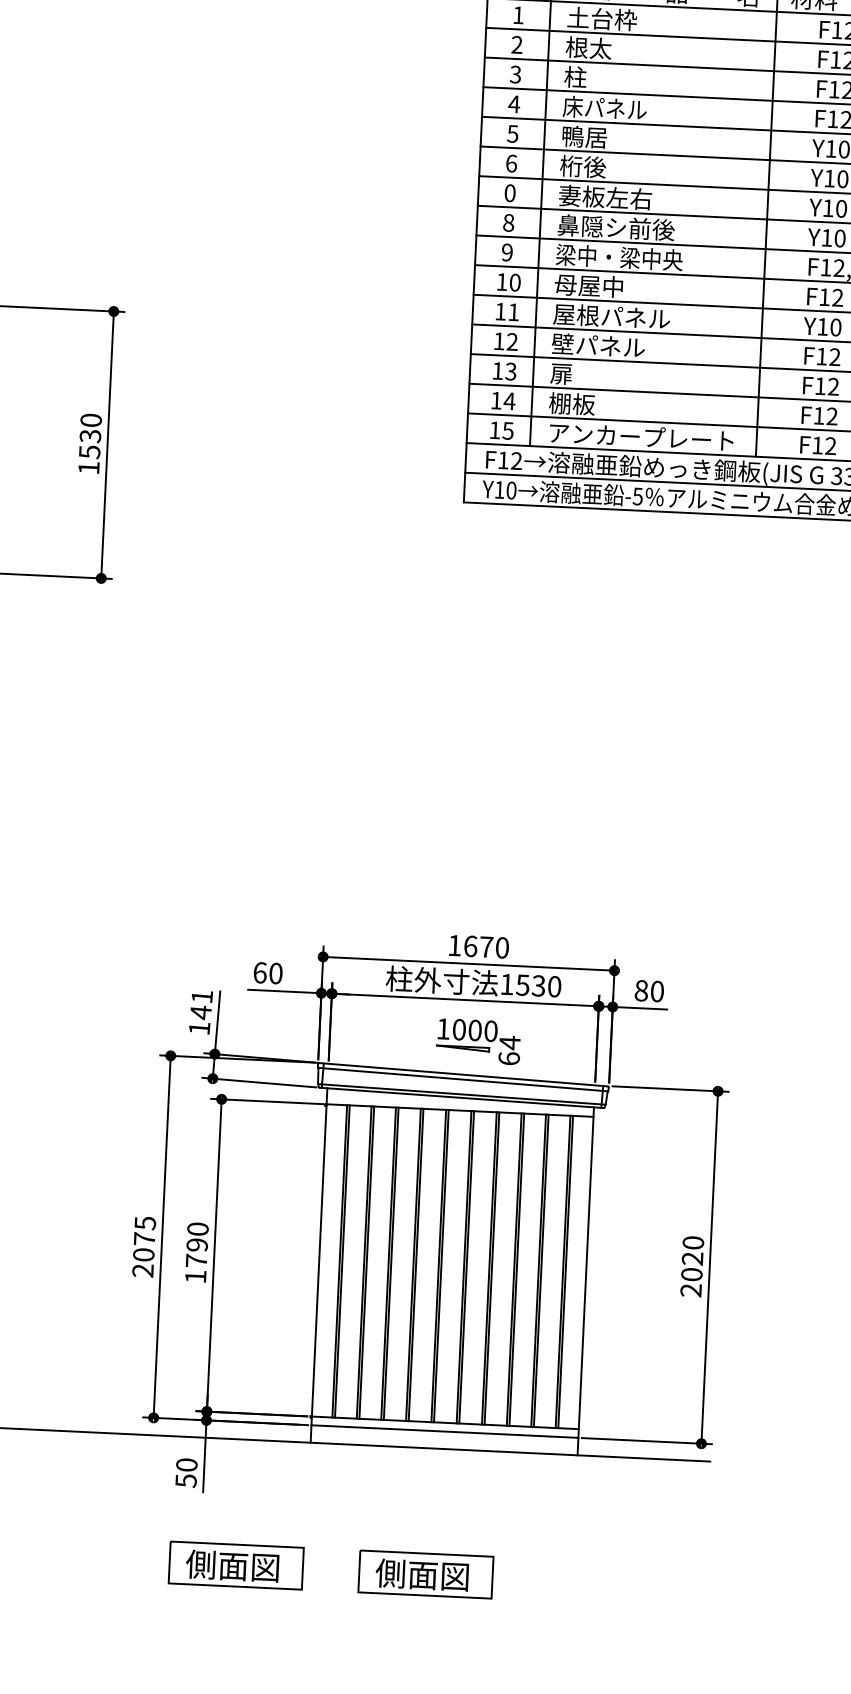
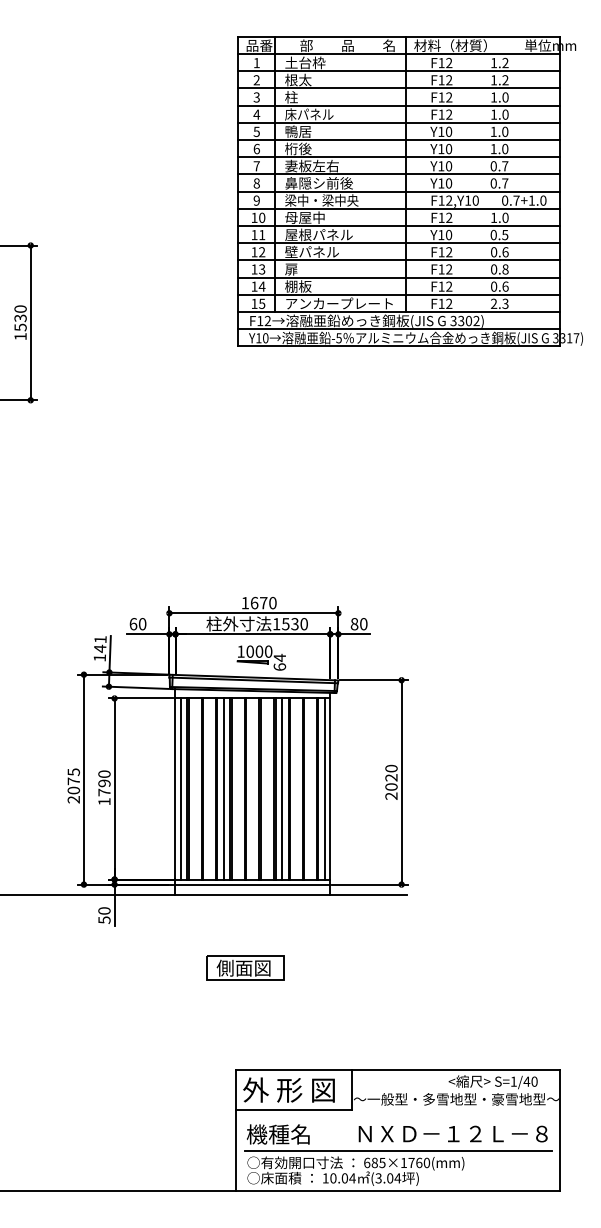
text: (509, 193) -> (256, 166), 0 -> 7
line: (329, 1260) -> (181, 788), added
line: (402, 1263) -> (223, 788), added
line: (503, 1268) -> (282, 788), added
line: (576, 1271) -> (324, 788), added
part: (235, 1565) -> (135, 967), removed

